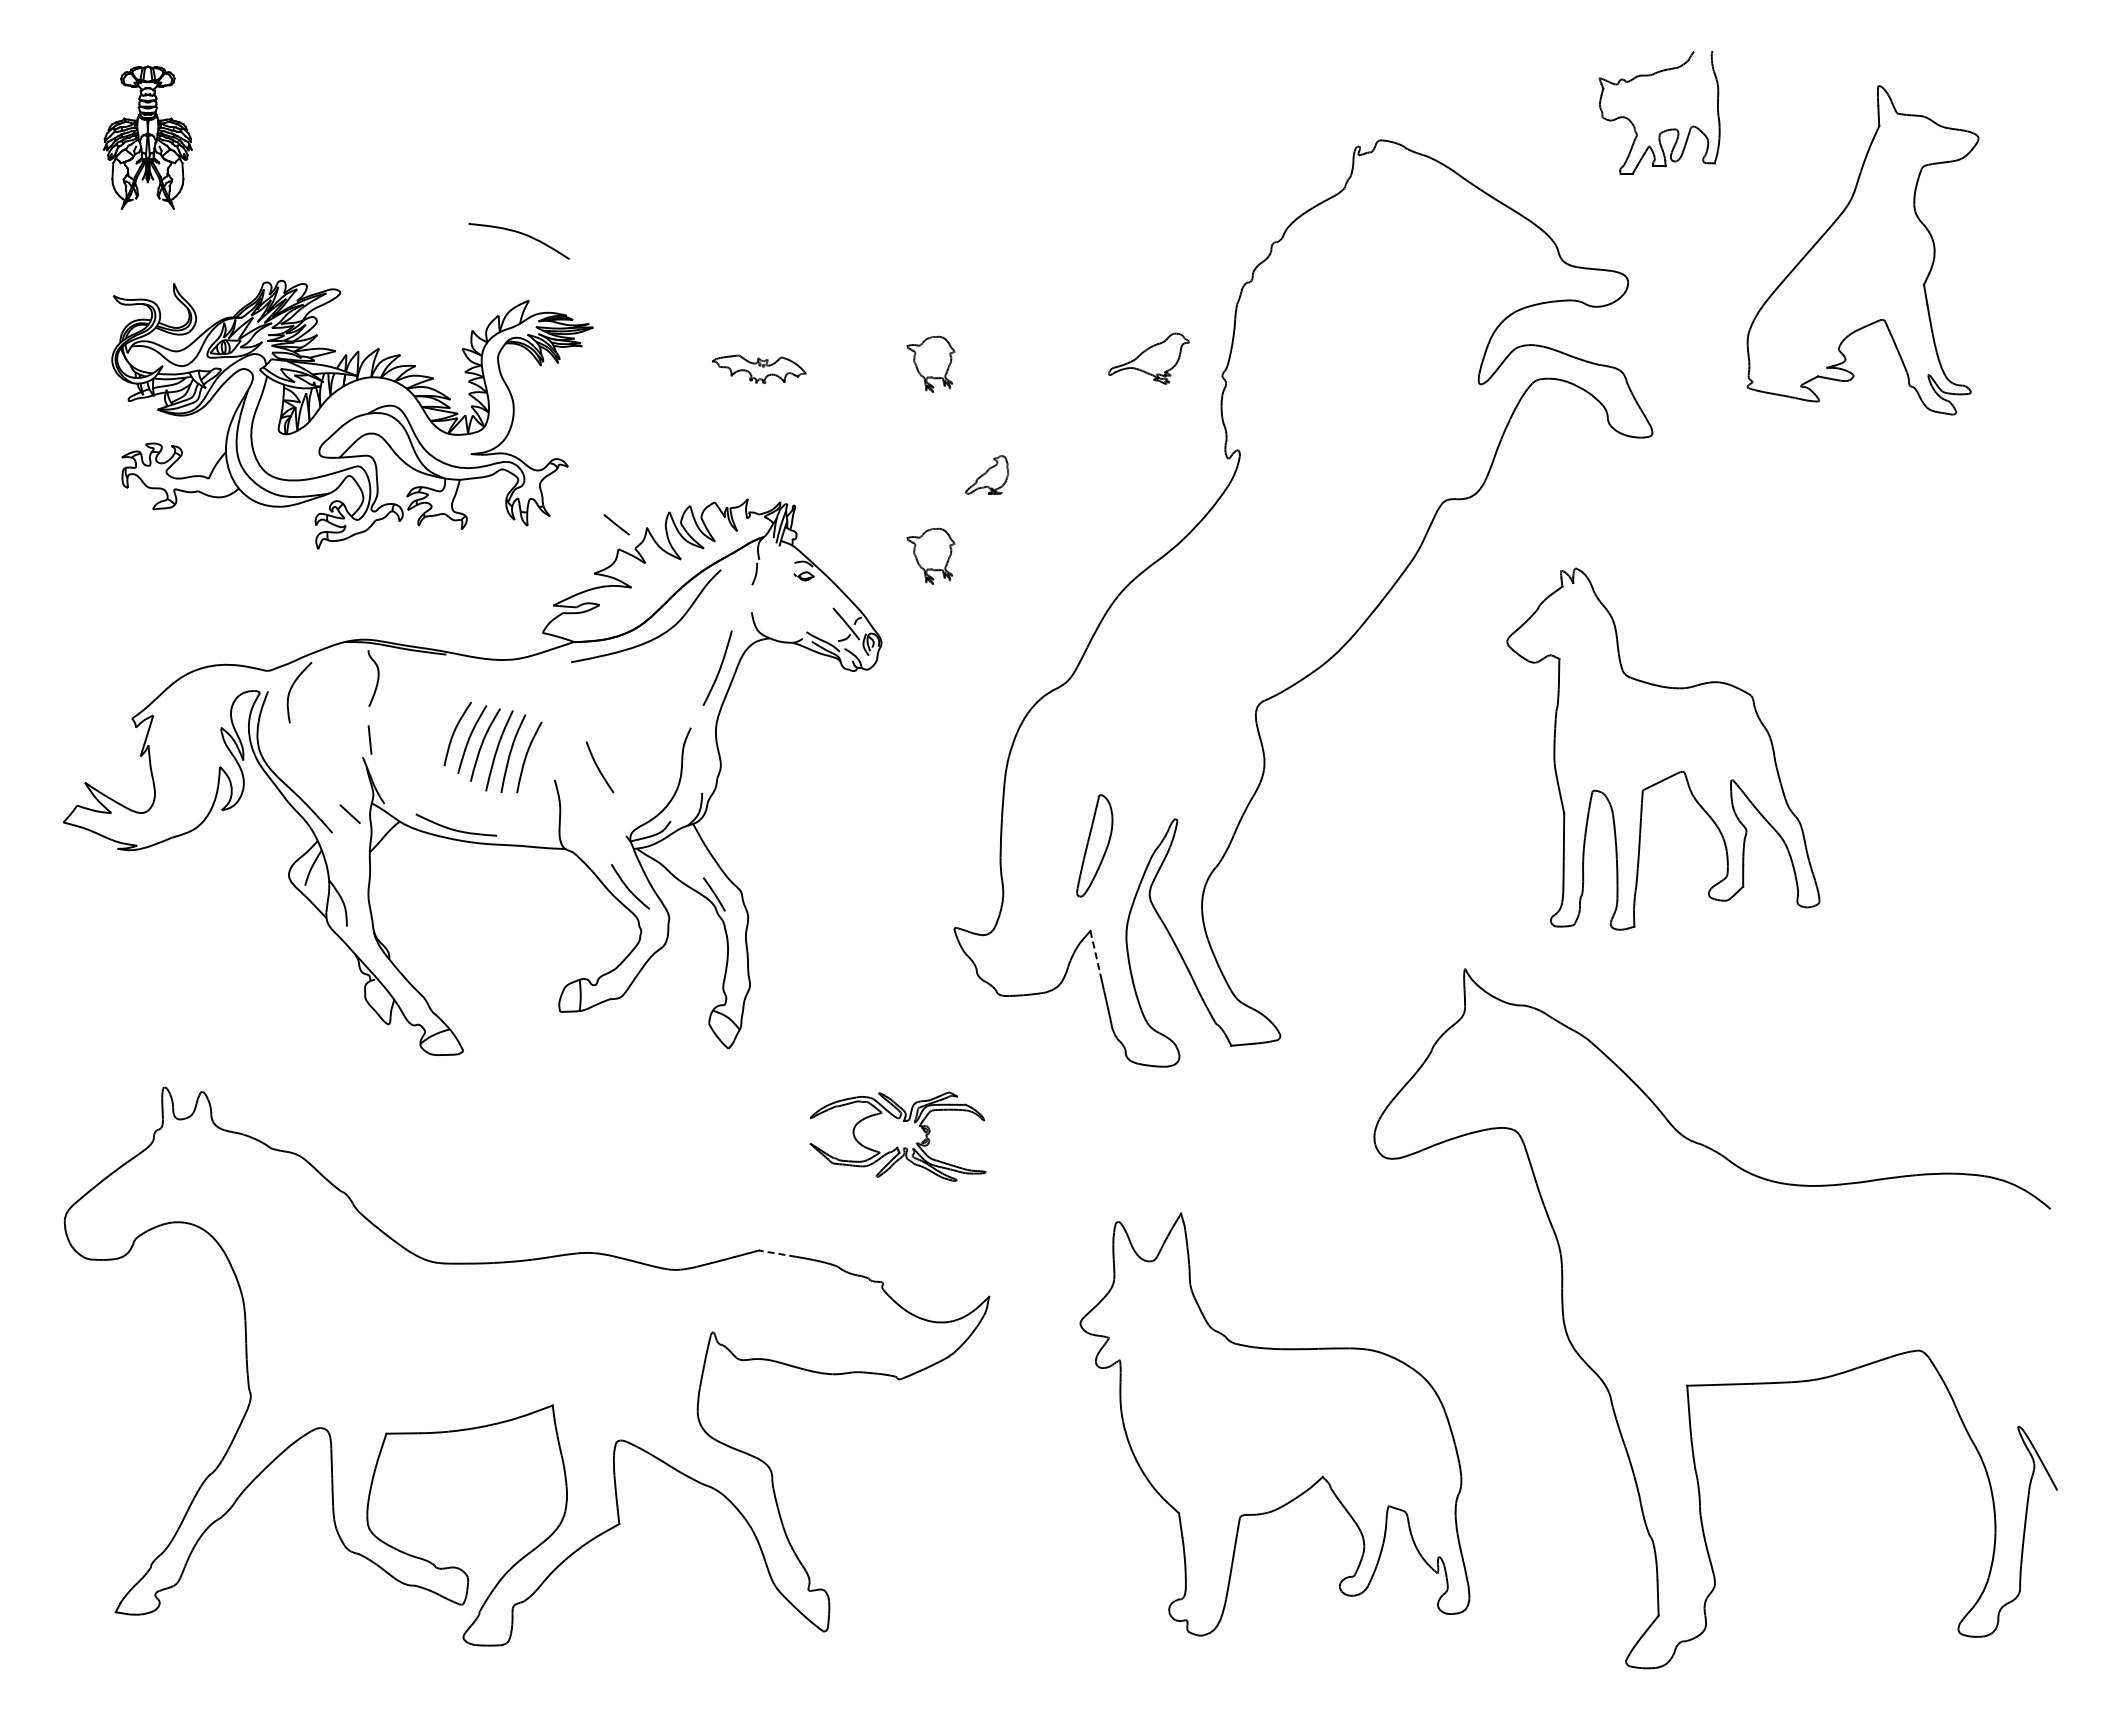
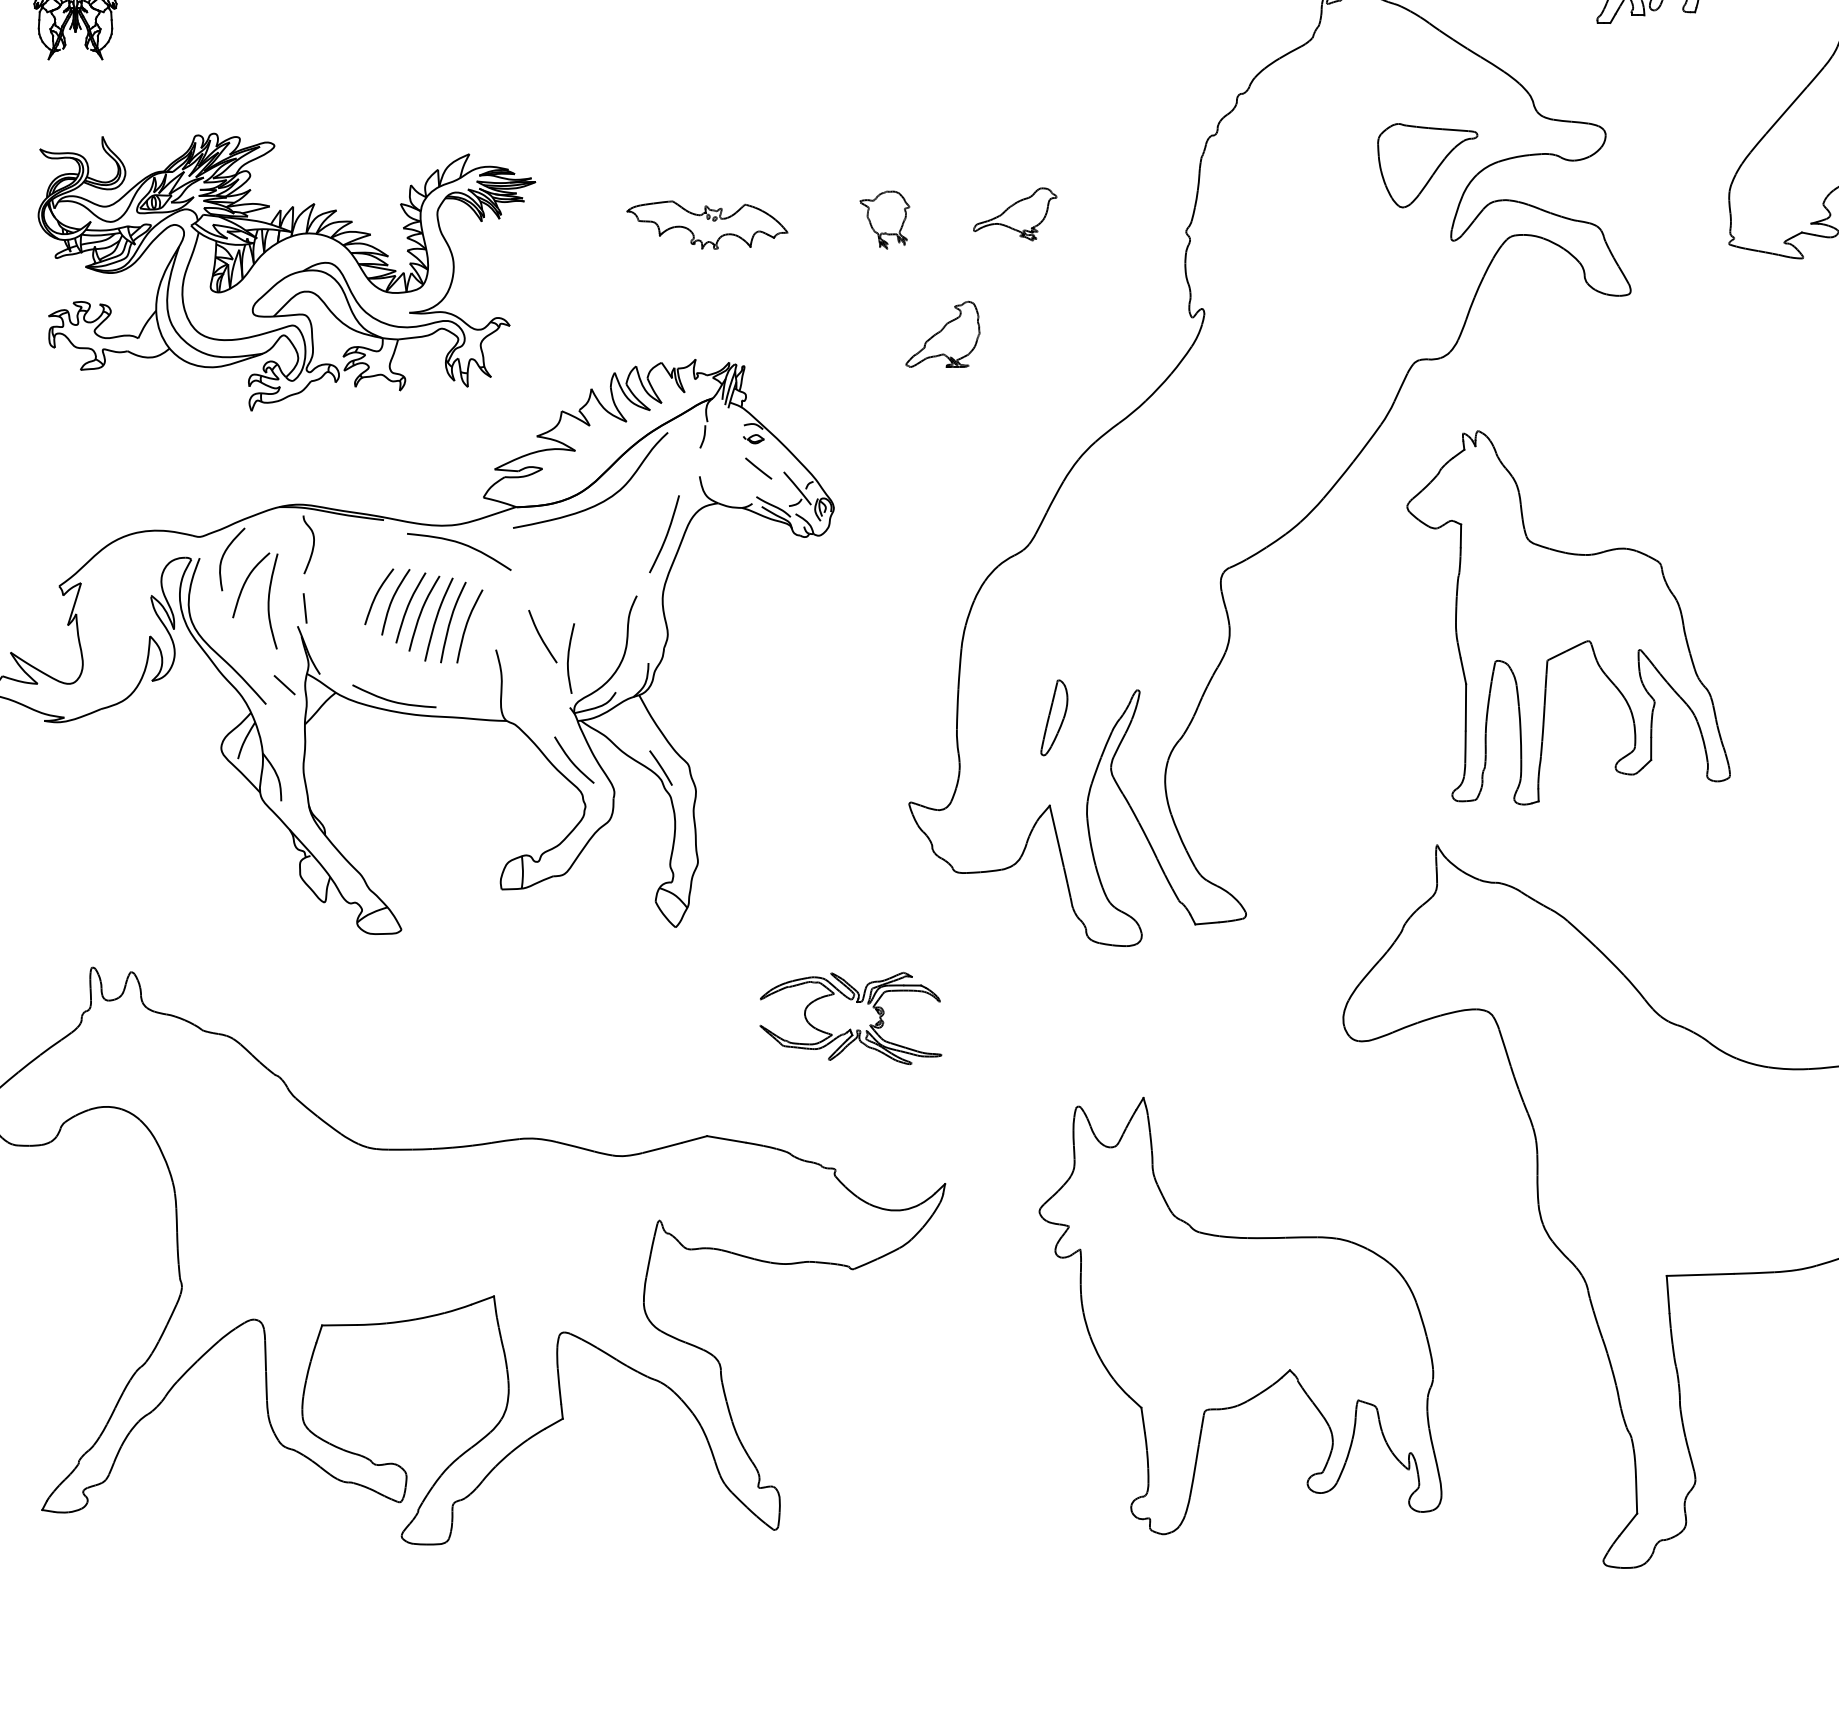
curve: (521, 234) -> (461, 544), moved
part: (1455, 311) -> (1427, 165), added
part: (1148, 358) -> (1014, 214), moved
part: (759, 369) -> (707, 225), size x1.67
part: (986, 474) -> (942, 333), size x1.67
line: (616, 524) -> (758, 468), moved
part: (930, 556) -> (884, 418), removed
curve: (439, 728) -> (376, 596), added
part: (333, 732) -> (267, 600), added
part: (1663, 748) -> (1568, 617), moved
curve: (625, 788) -> (569, 658), added
part: (1094, 845) -> (1054, 717), size x0.71
line: (1095, 952) -> (1055, 828), dashed -> solid
line: (777, 1253) -> (726, 1139), dashed -> solid

